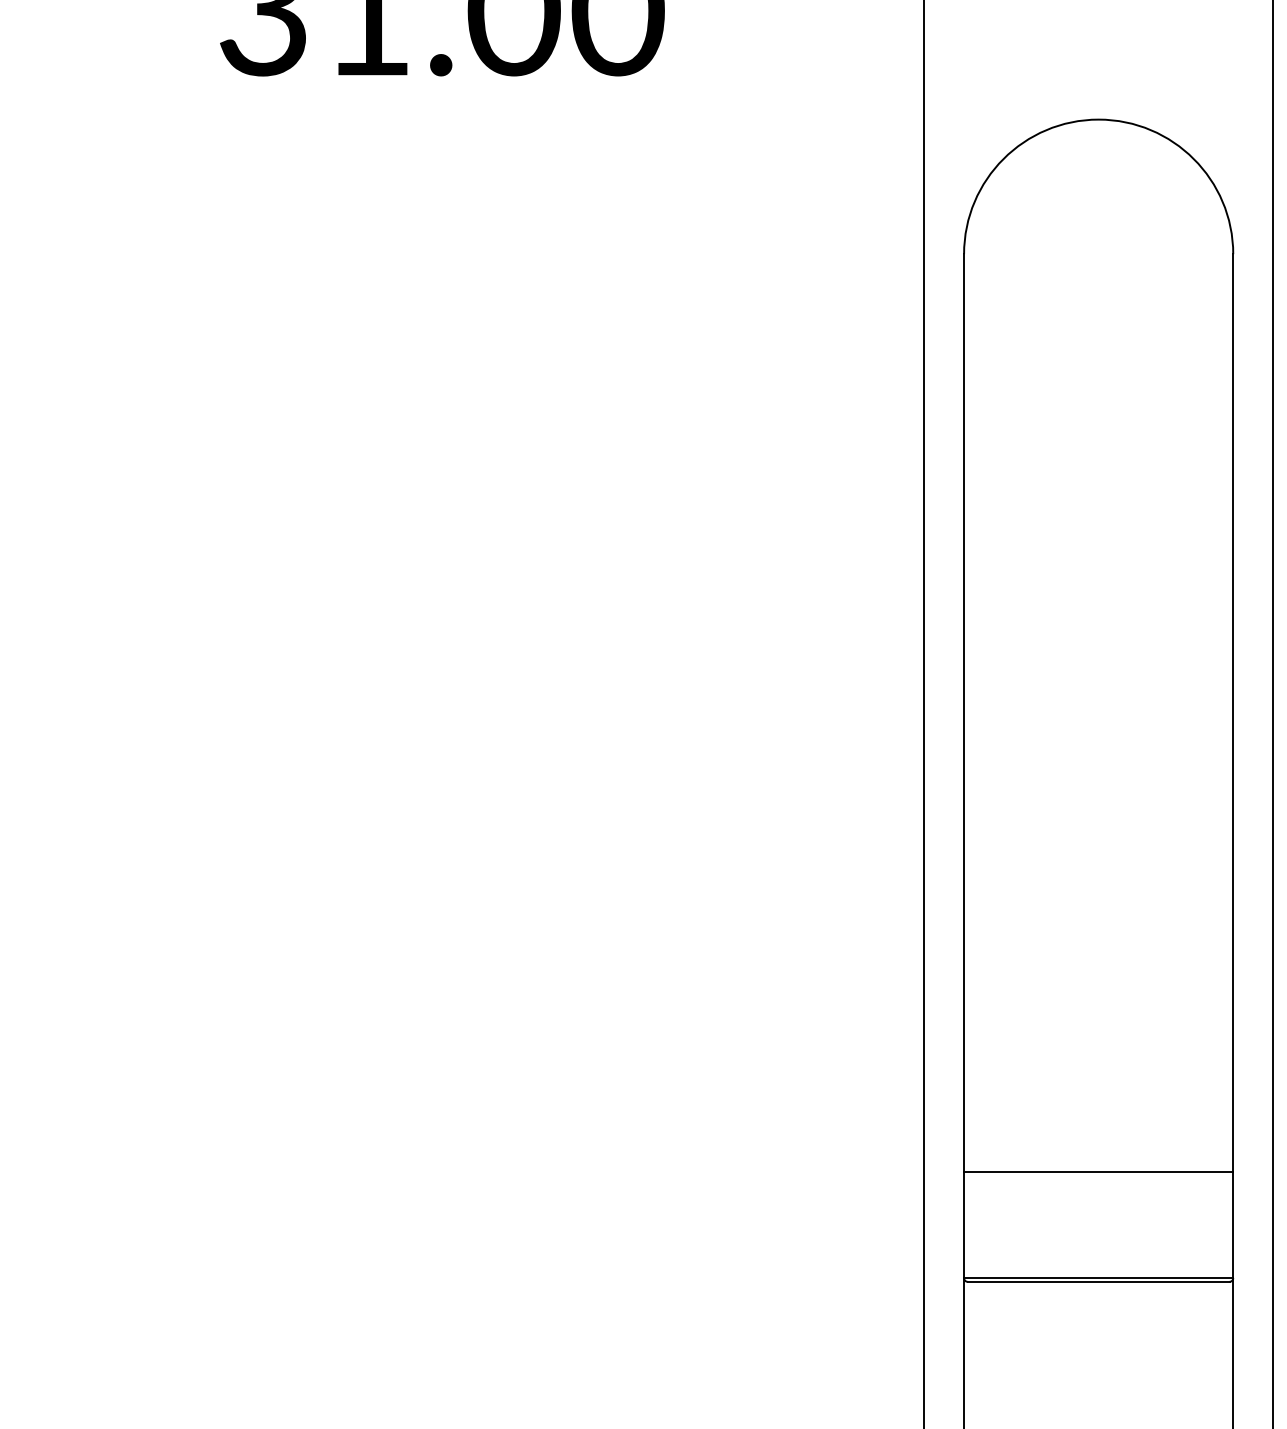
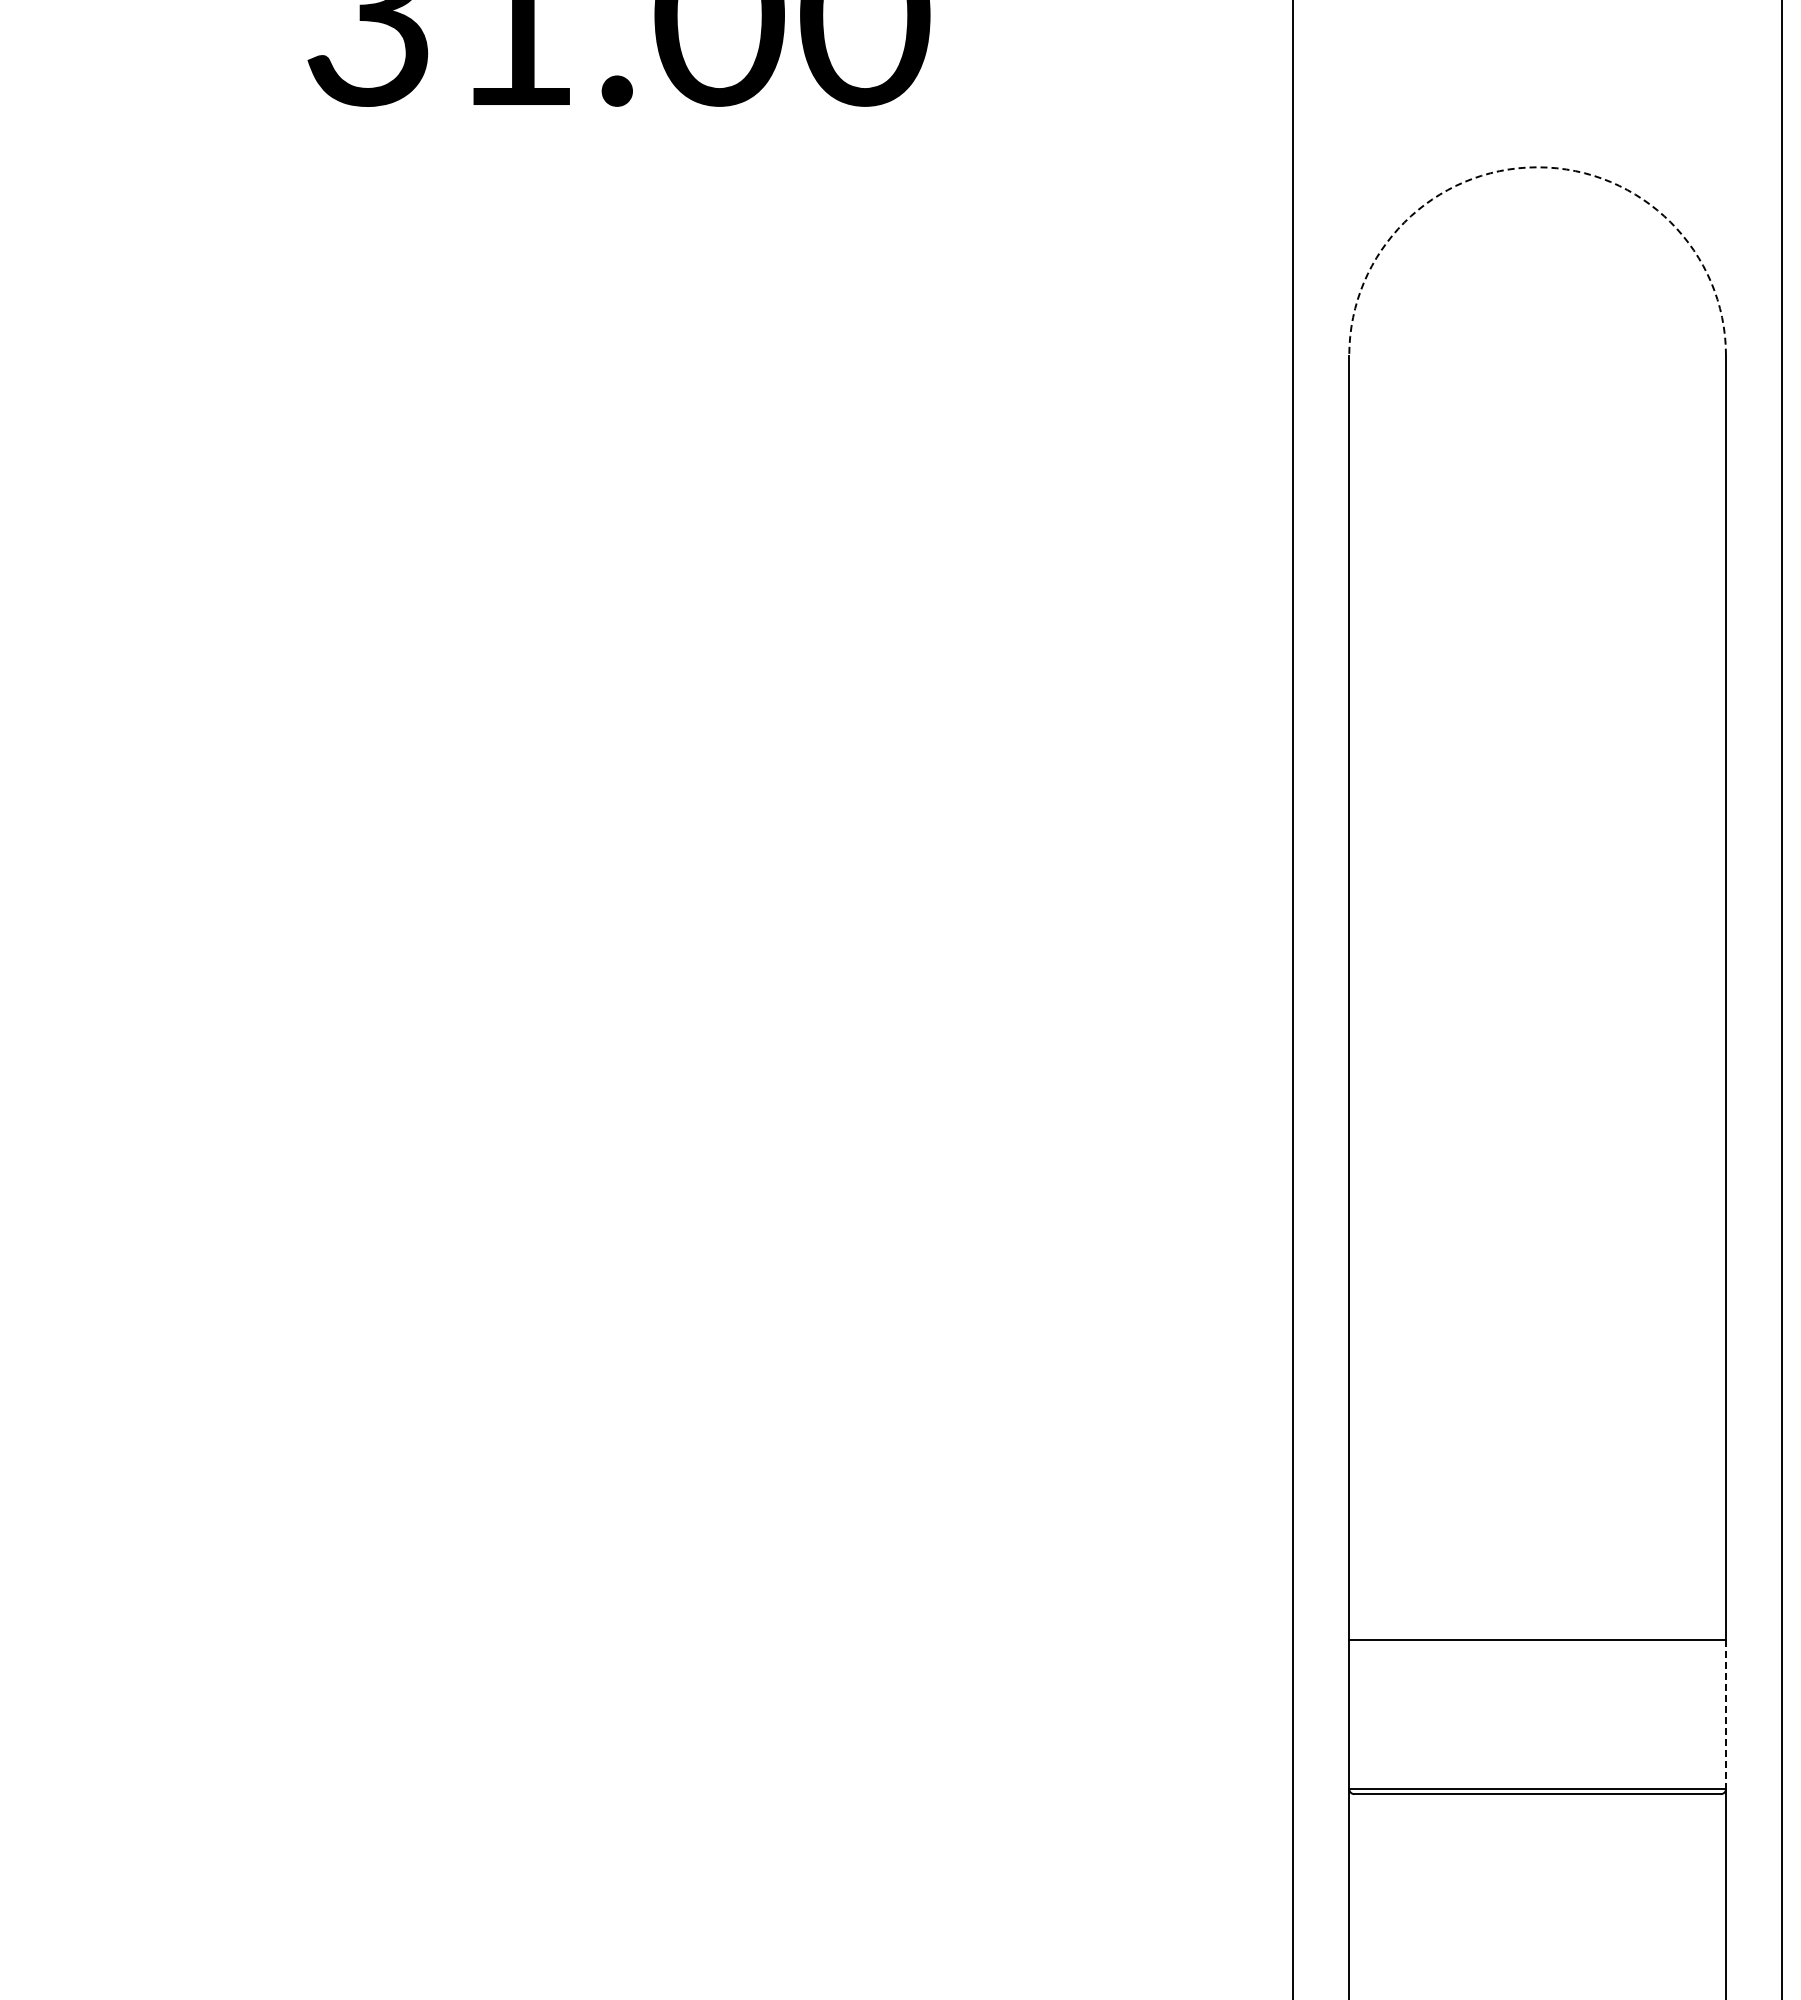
arc: (1098, 119) -> (1537, 167), solid -> dashed
line: (1233, 1225) -> (1726, 1715), solid -> dashed

